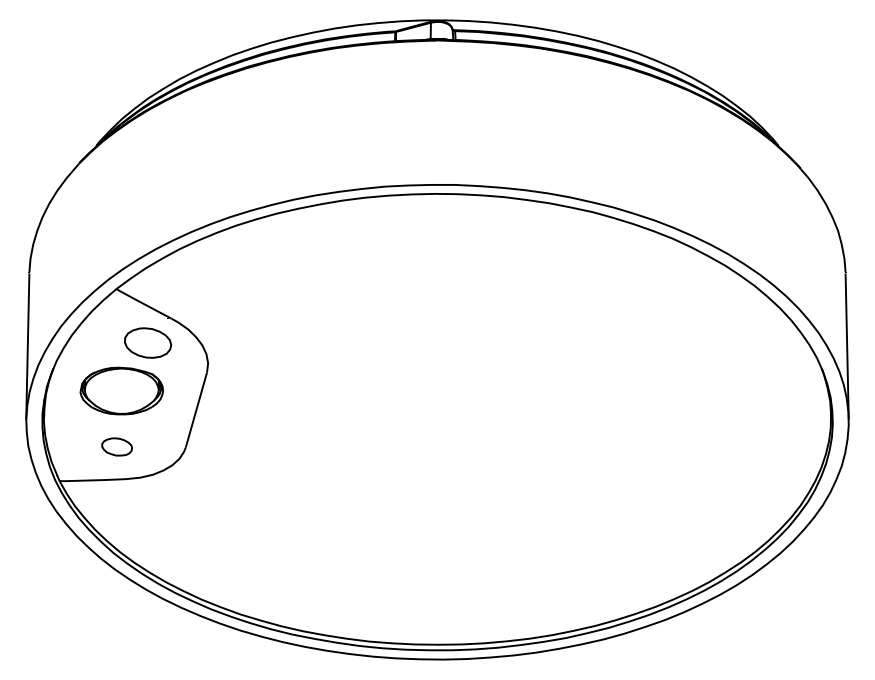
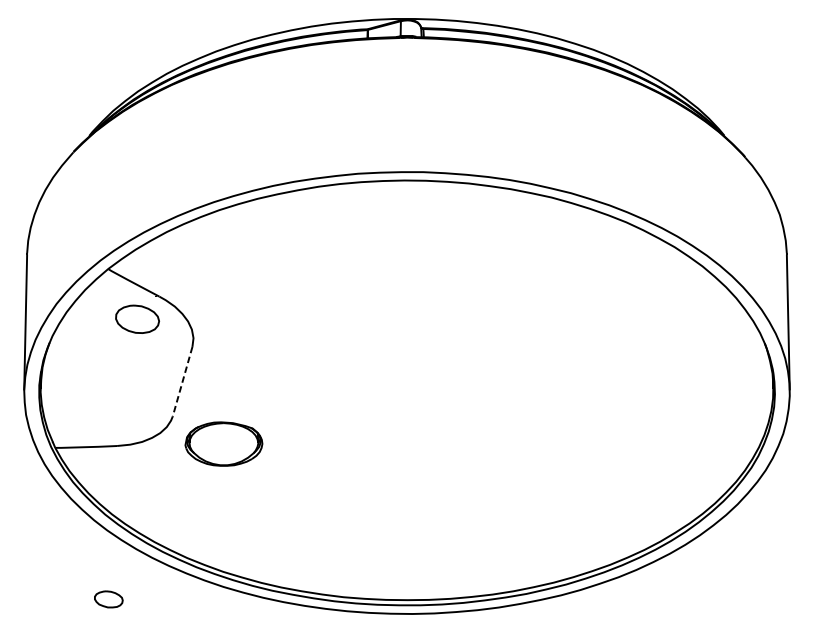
part: (121, 390) -> (223, 443), moved
line: (196, 410) -> (182, 382), solid -> dashed
part: (116, 446) -> (108, 598), moved

